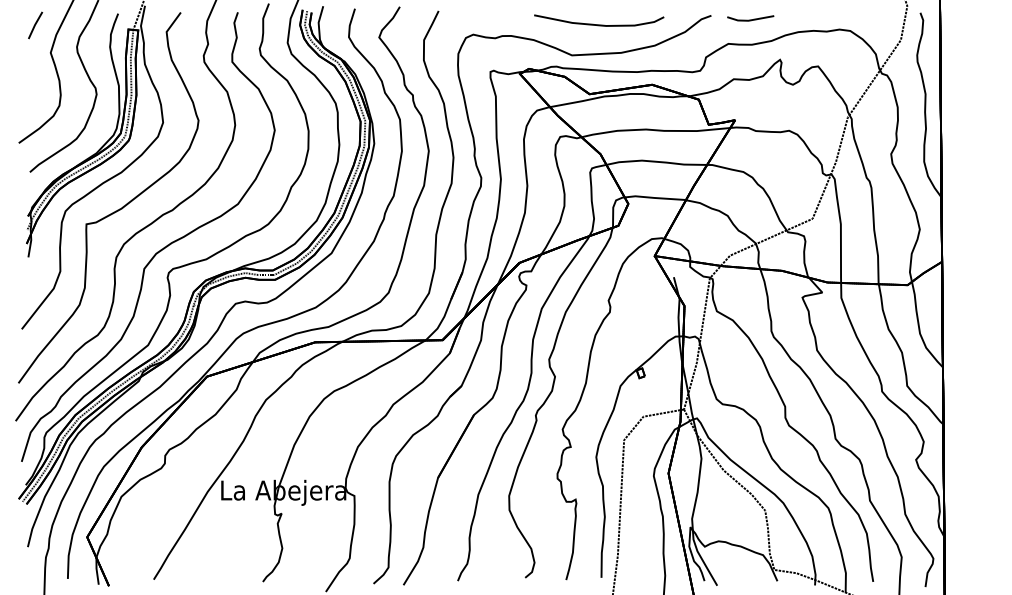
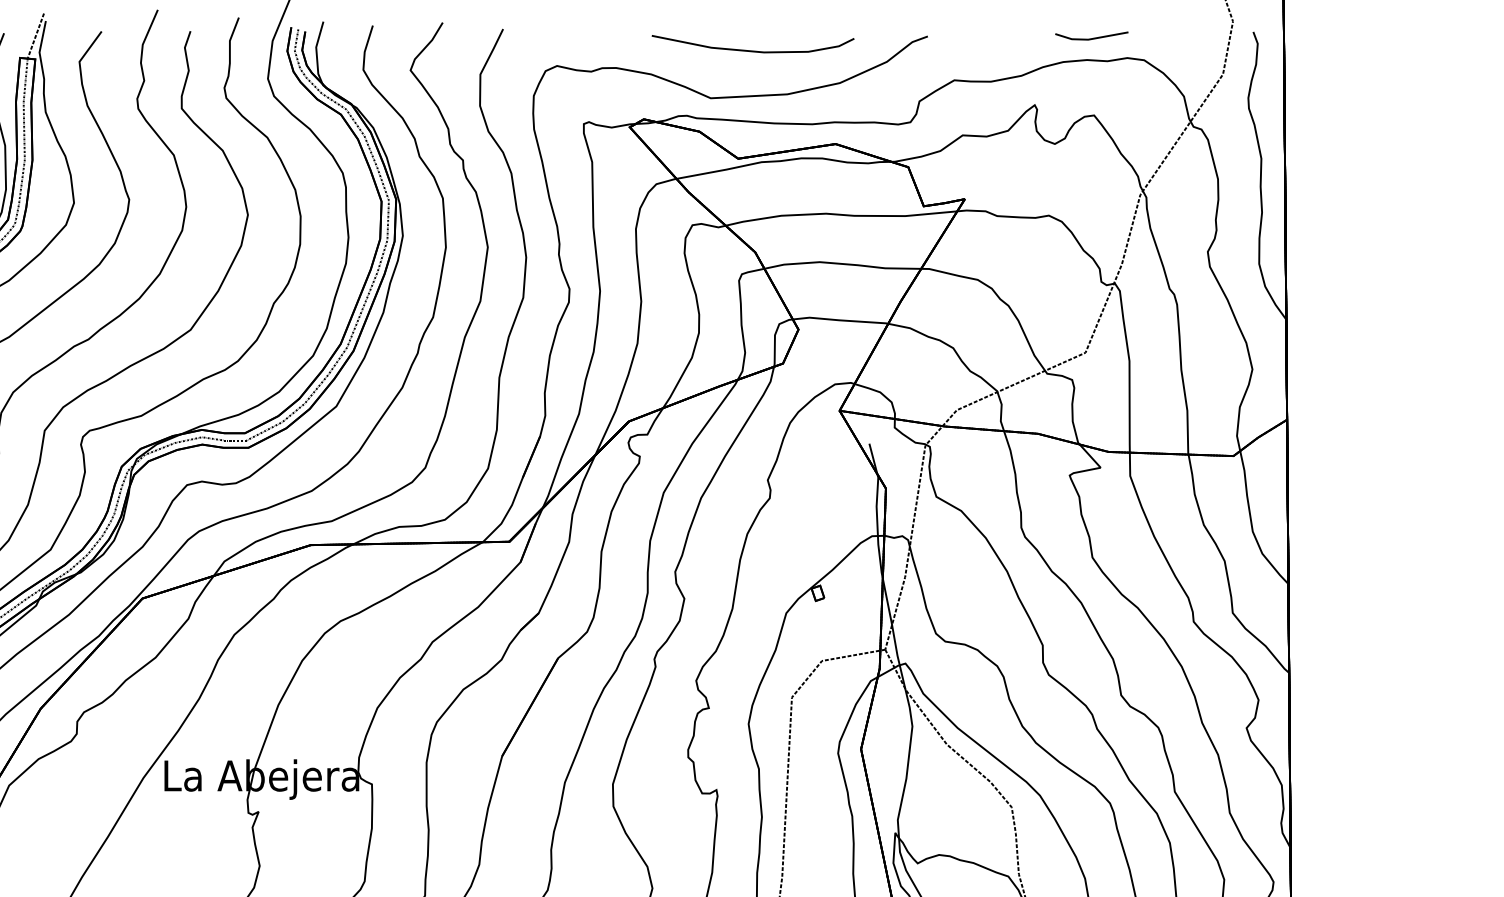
line: (750, 19) -> (1091, 37), moved

